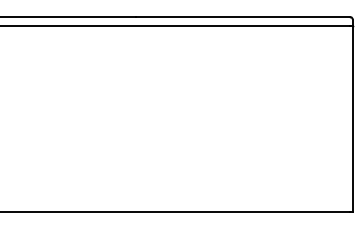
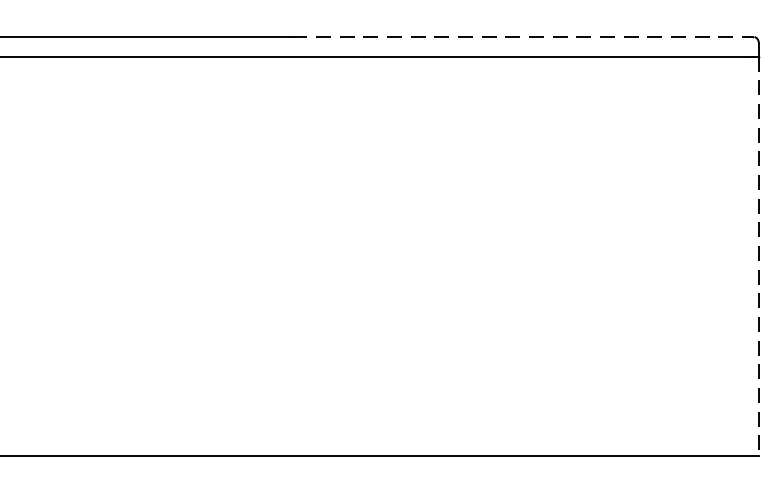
line: (242, 16) -> (521, 35), solid -> dashed
line: (352, 119) -> (758, 257), solid -> dashed

